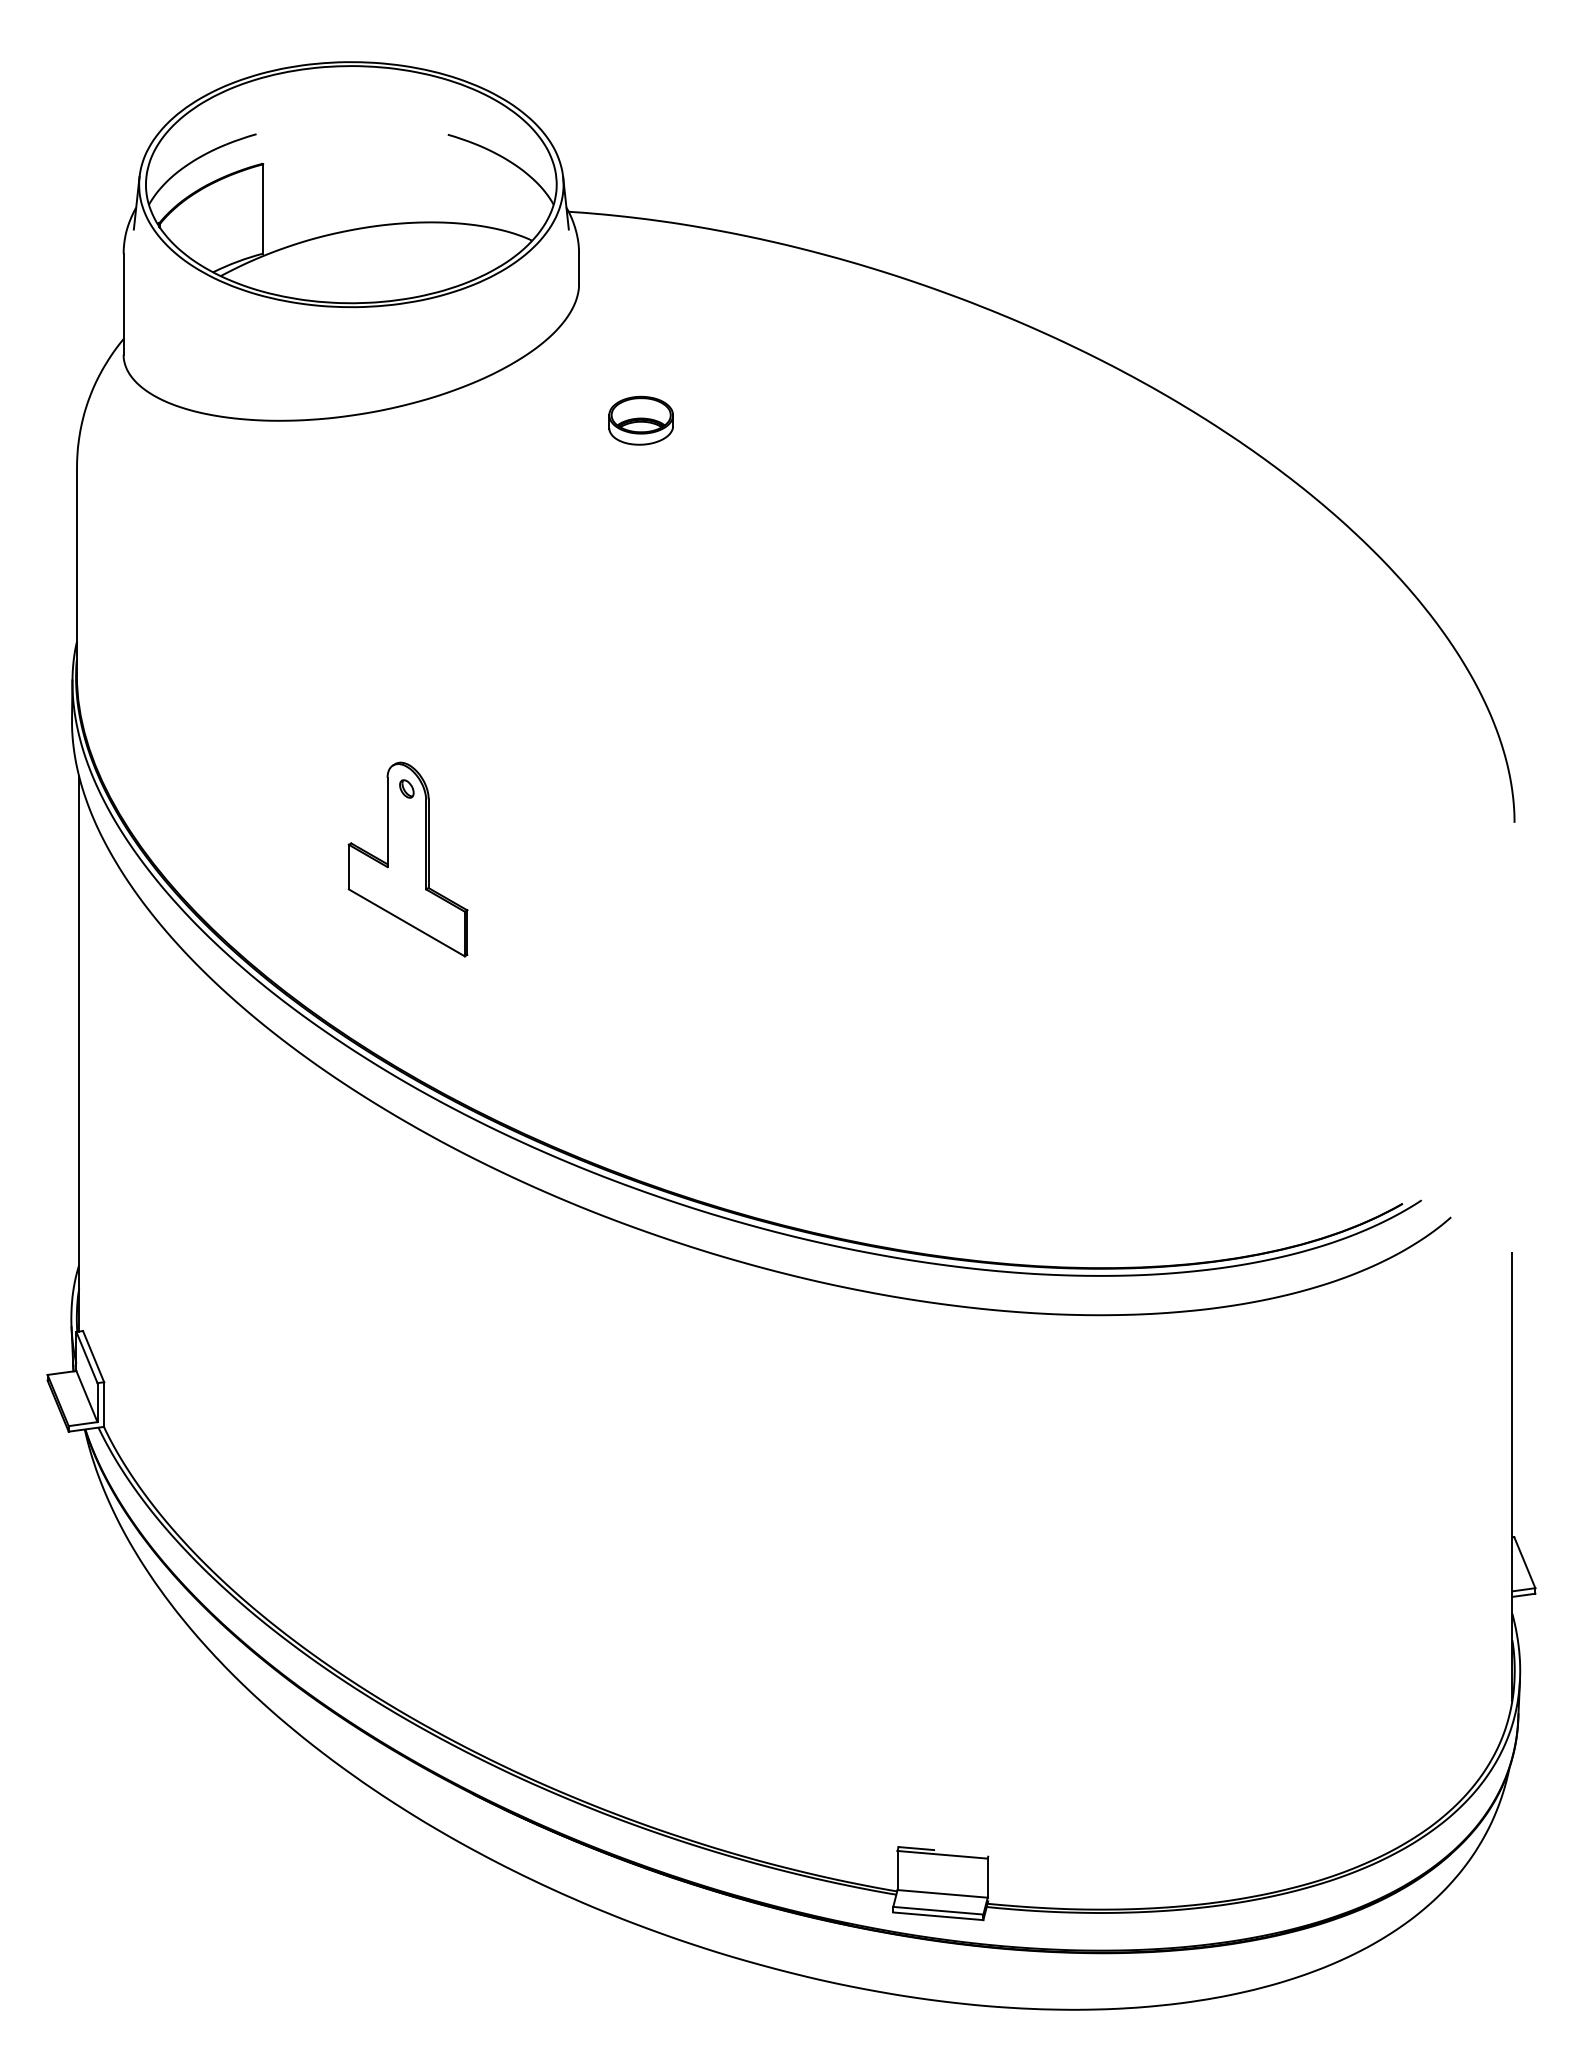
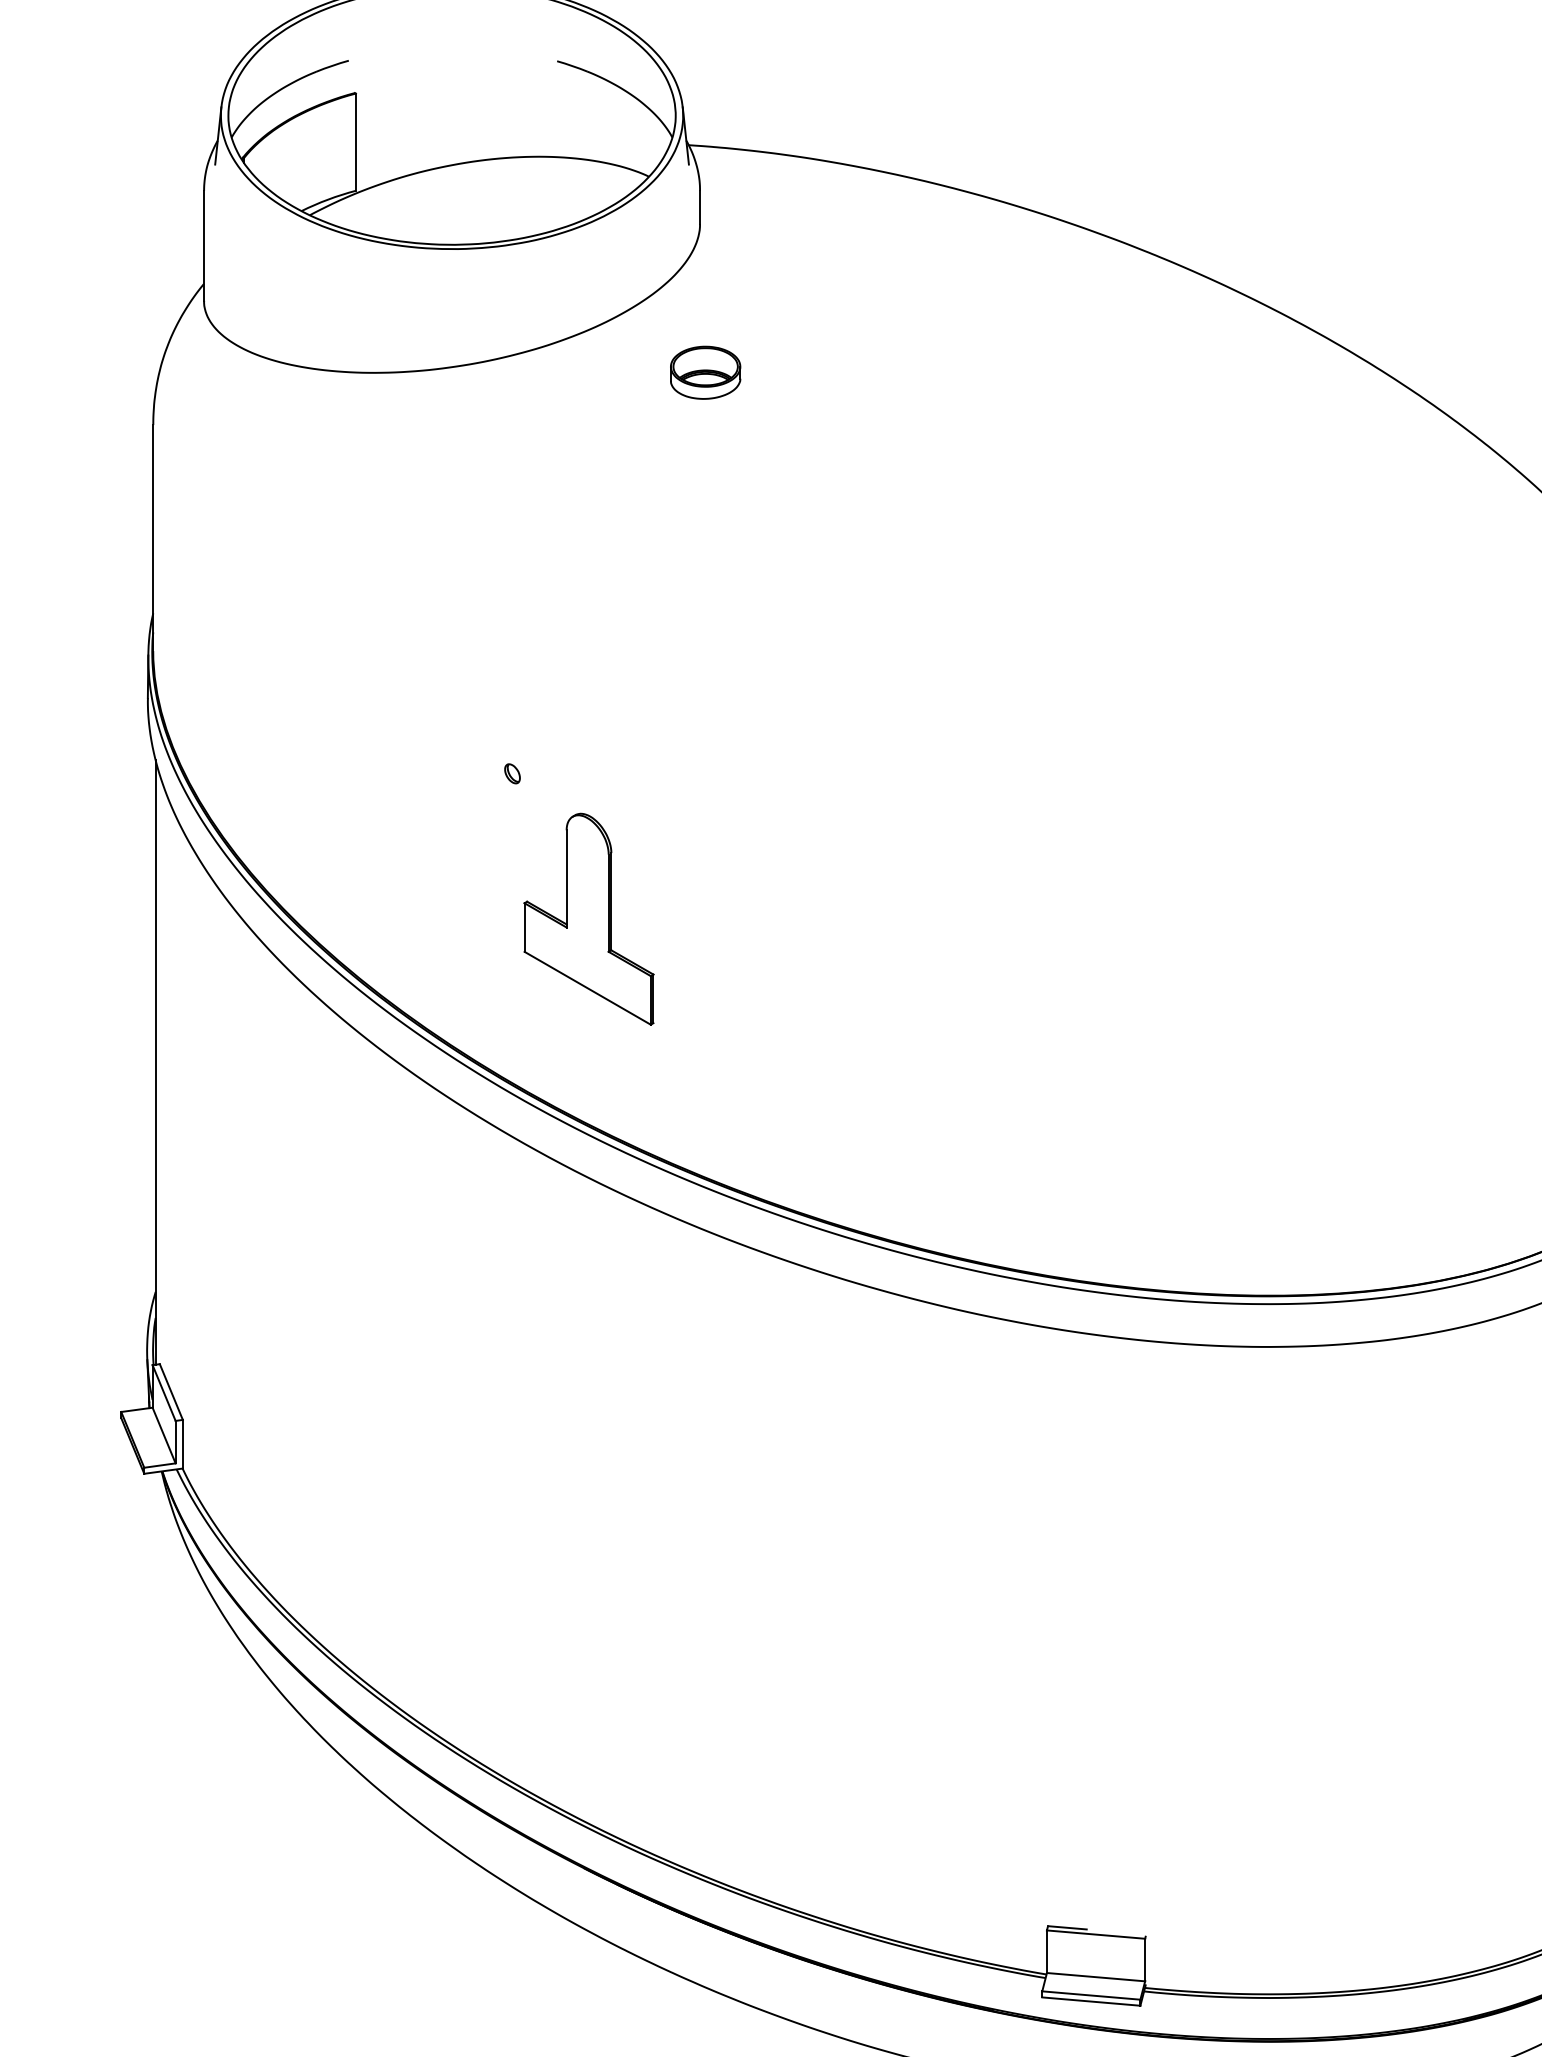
part: (640, 420) -> (704, 372), moved
part: (407, 859) -> (588, 919), moved

